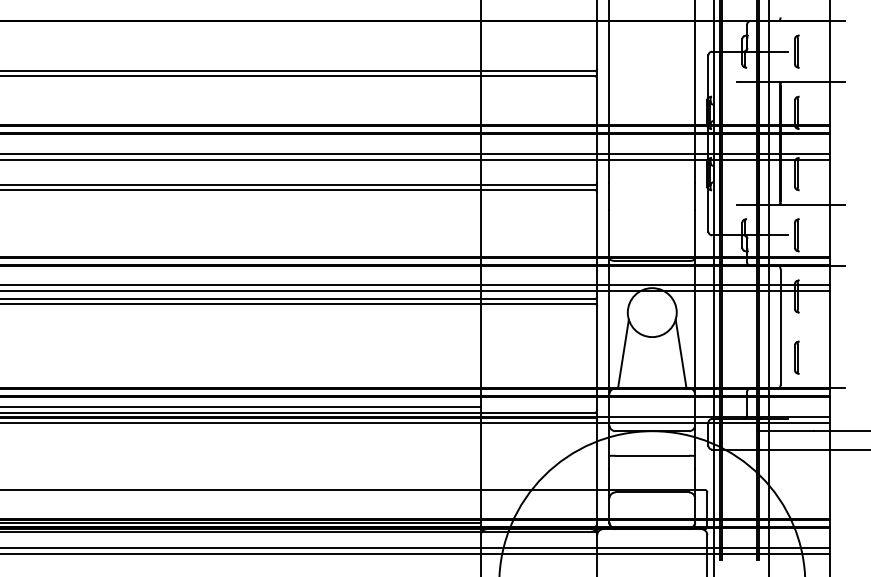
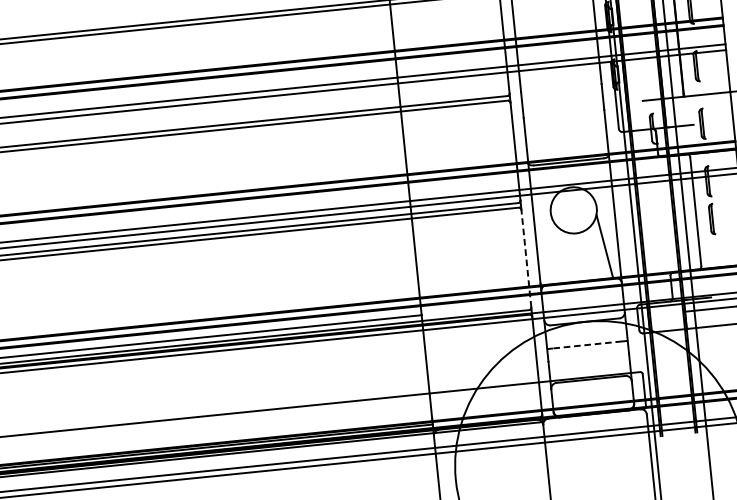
line: (623, 353) -> (550, 251), removed
line: (597, 357) -> (526, 257), solid -> dashed
part: (796, 357) -> (711, 219), moved
line: (652, 455) -> (587, 344), solid -> dashed

